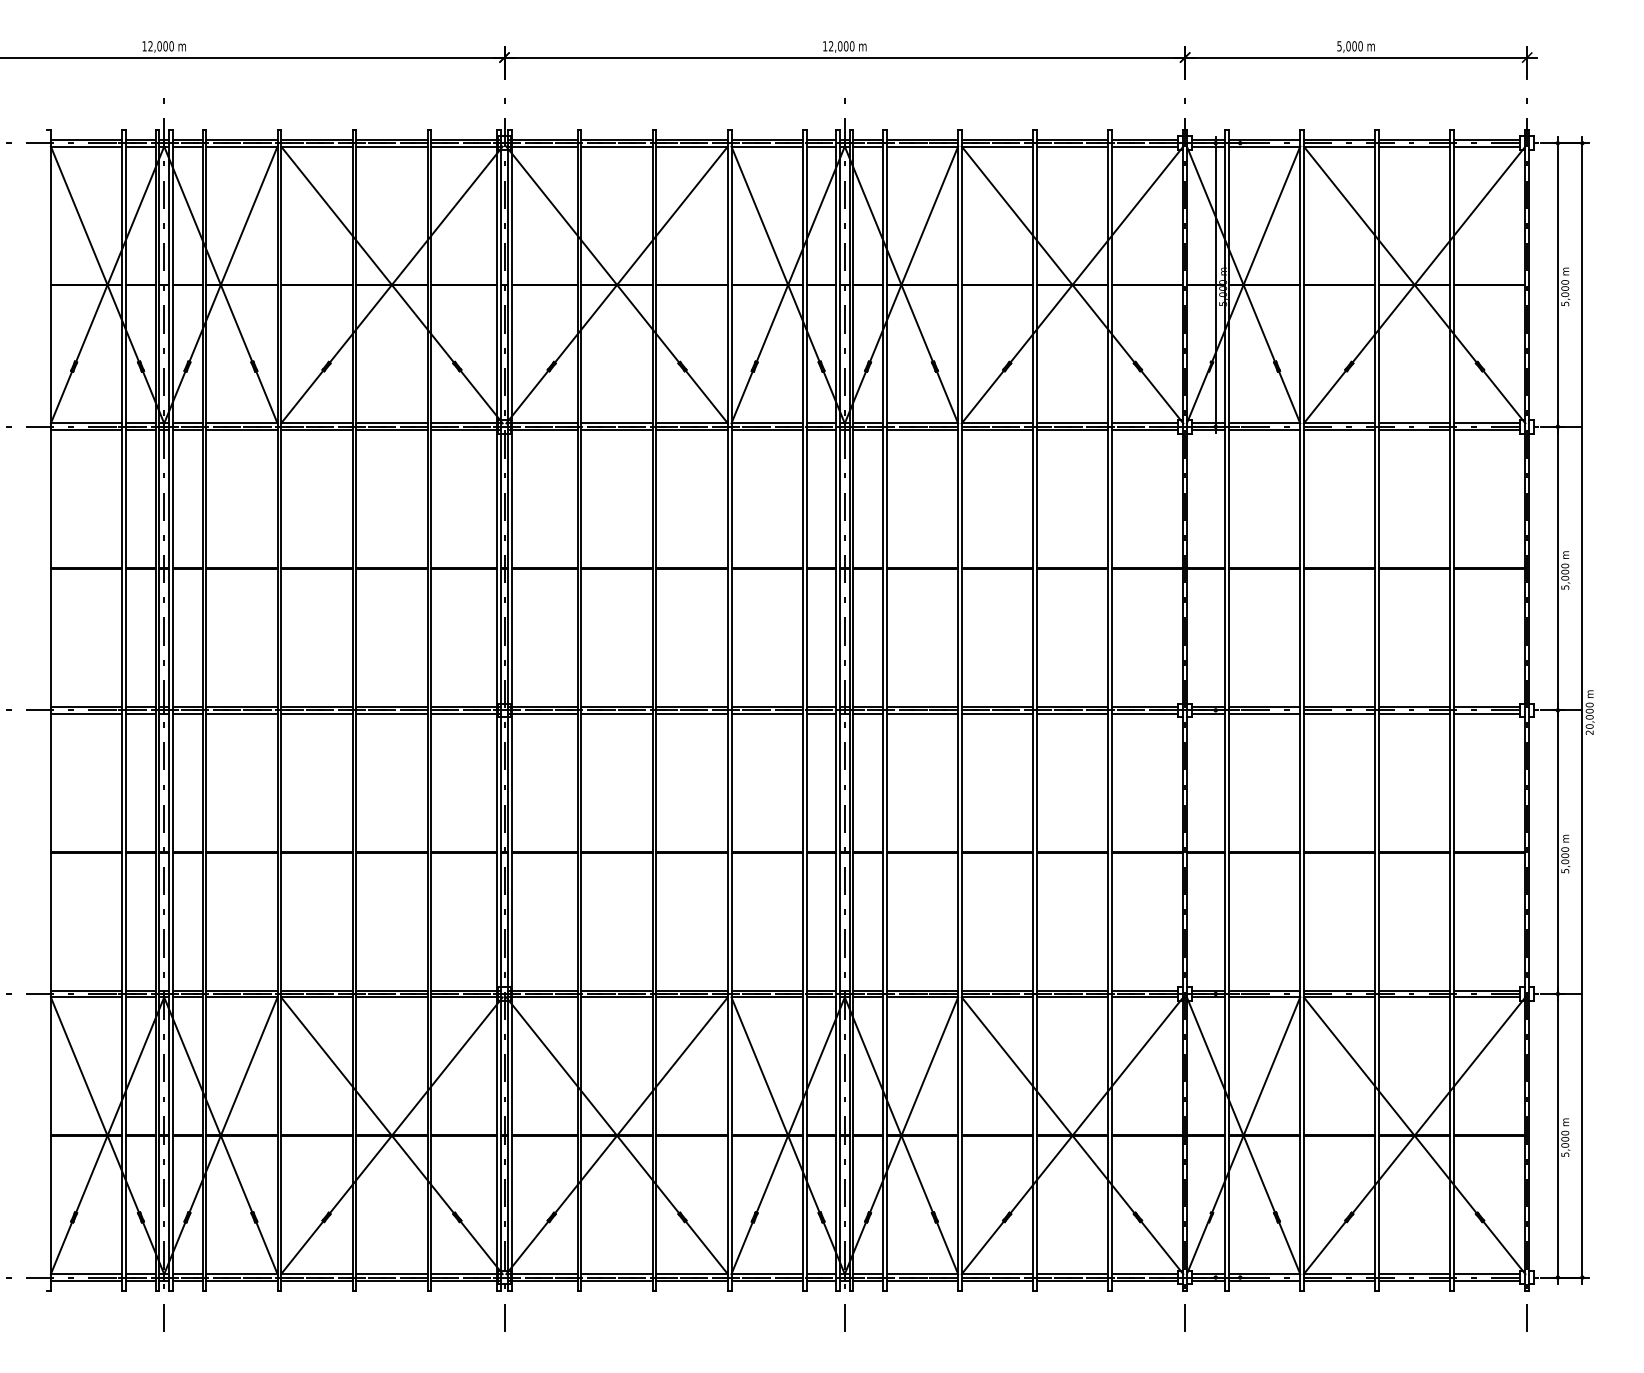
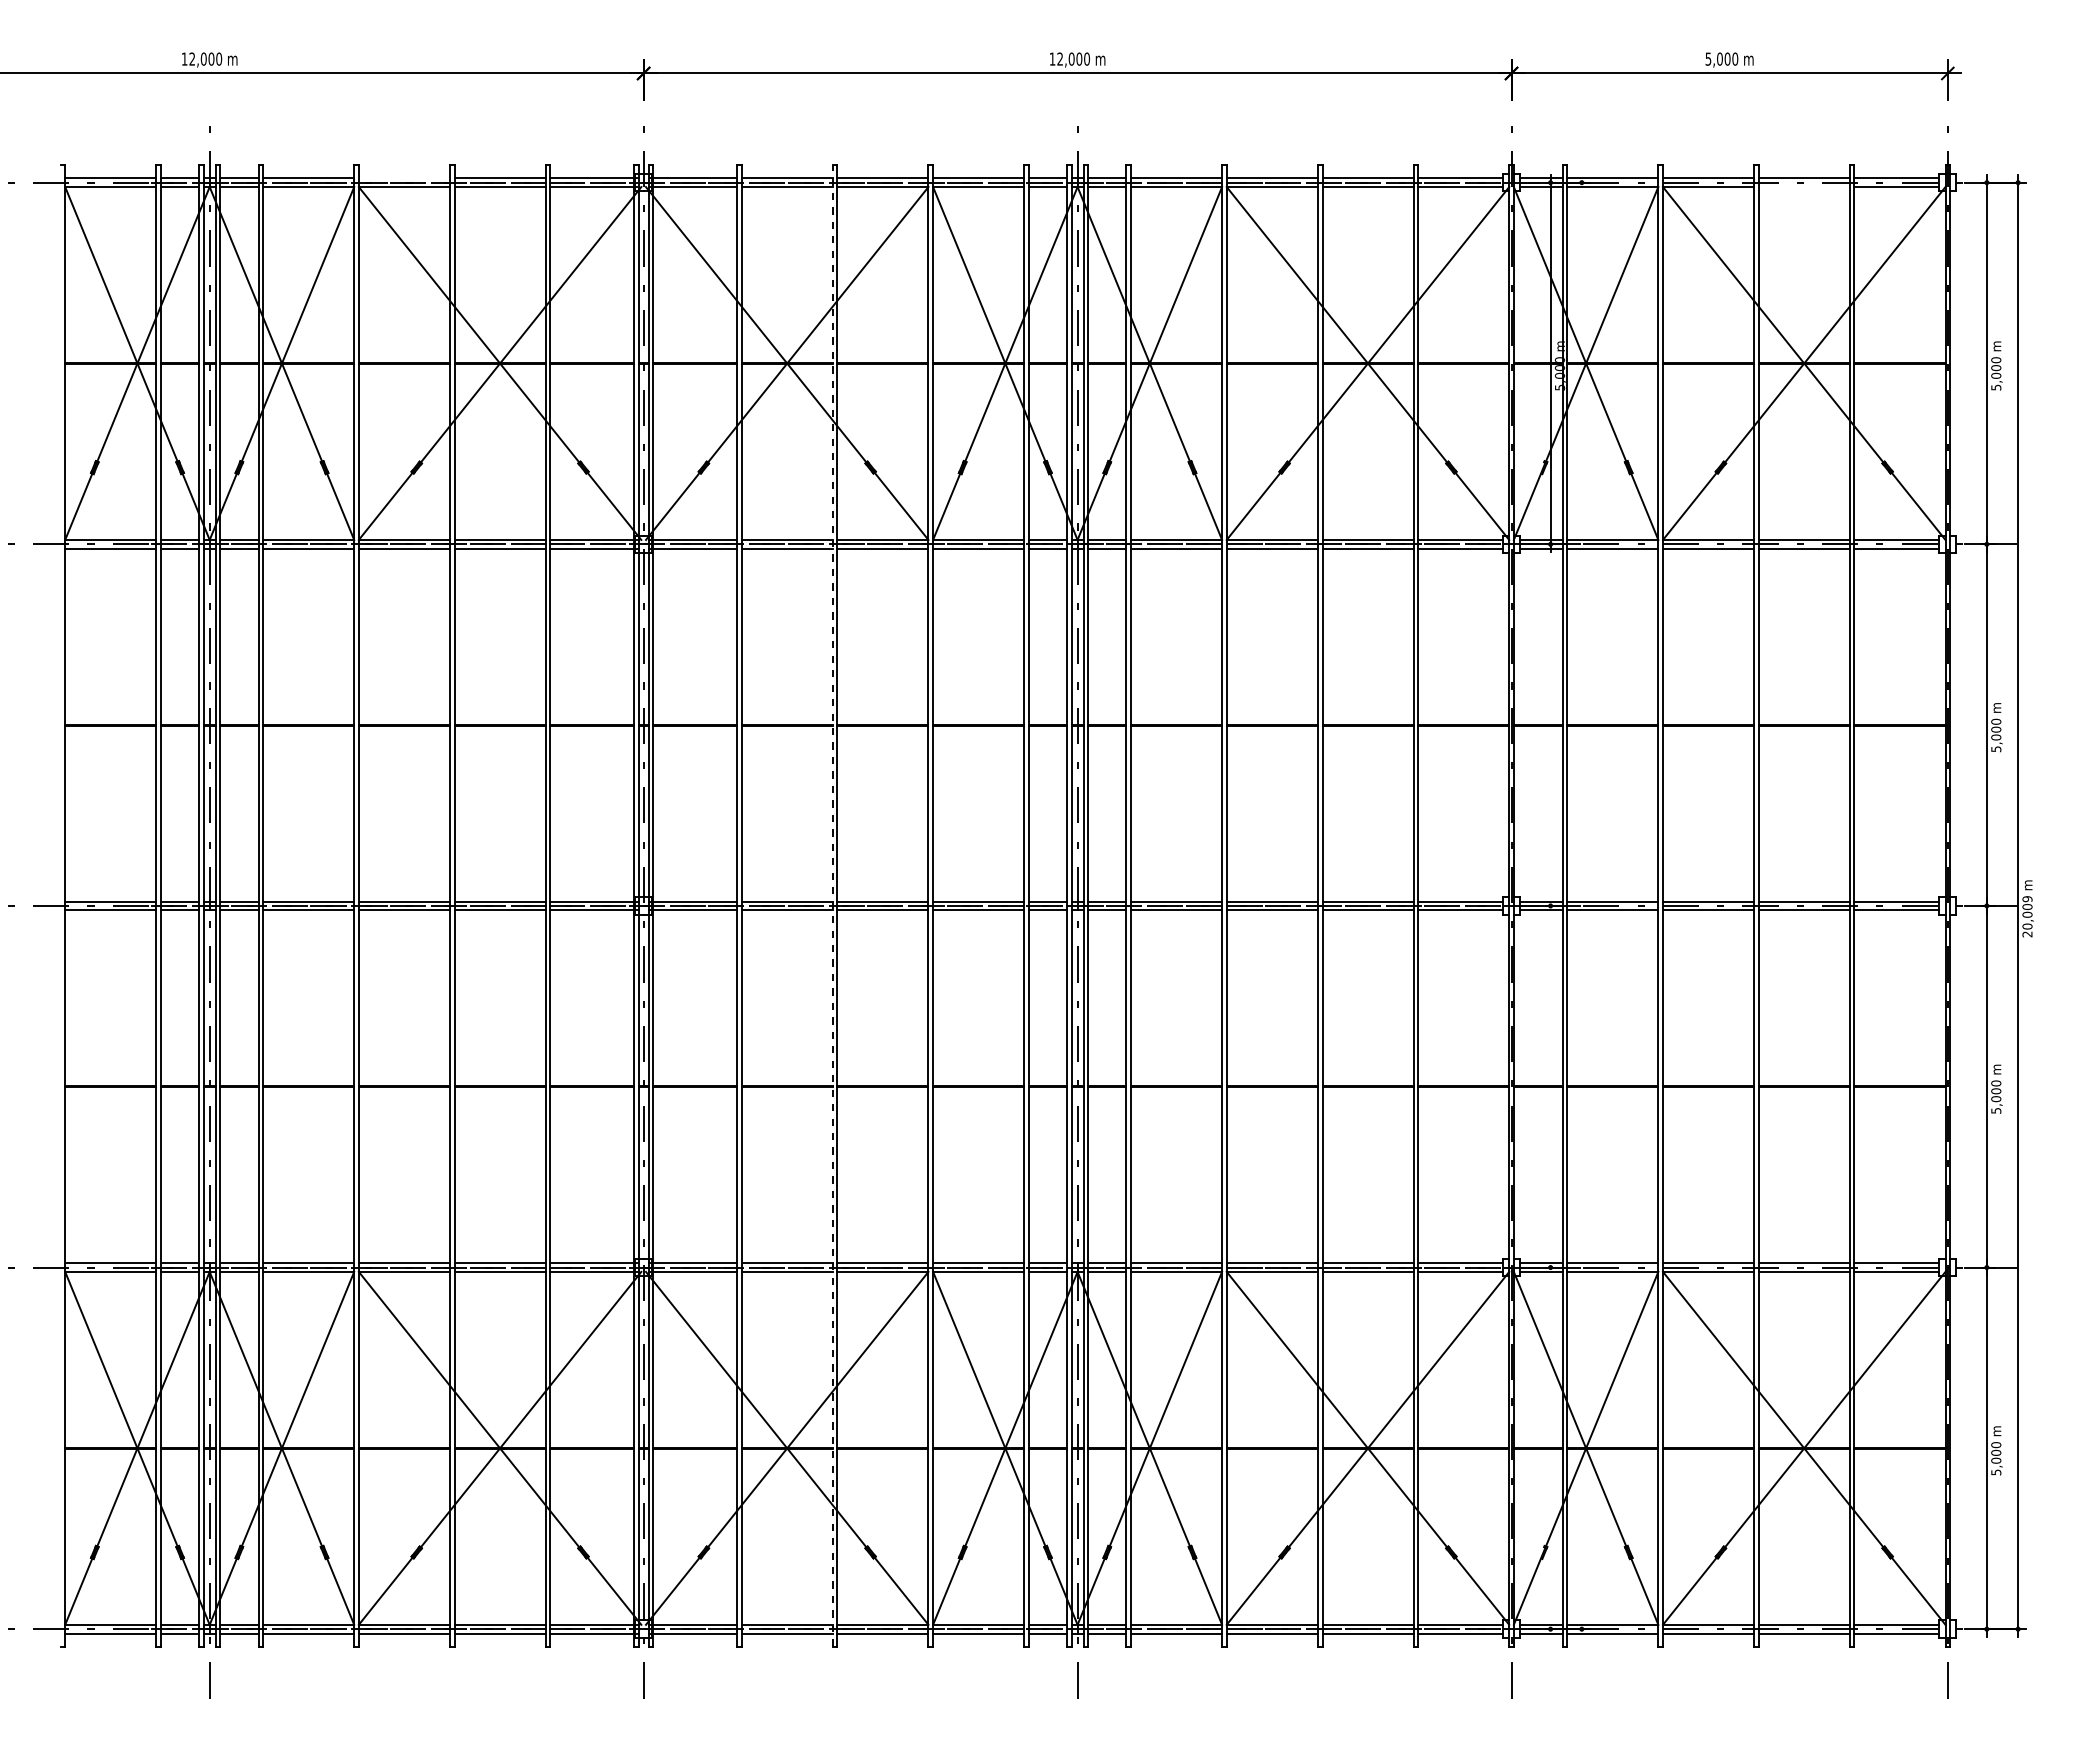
line: (316, 139) -> (403, 178), removed
line: (1414, 146) -> (1803, 187), removed
text: (1589, 705) -> (2027, 899), 20,000 -> 20,009
line: (652, 710) -> (832, 905), solid -> dashed

